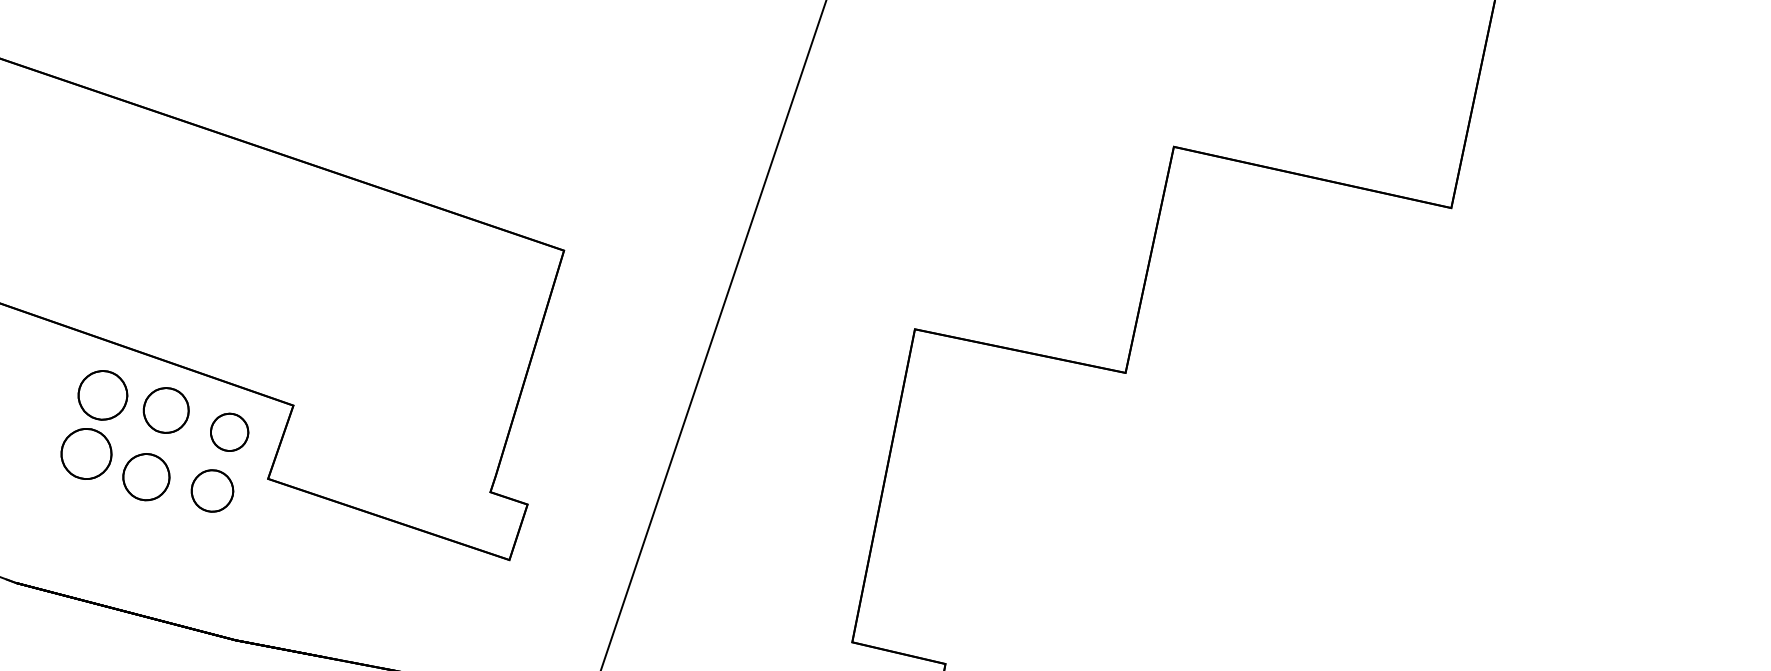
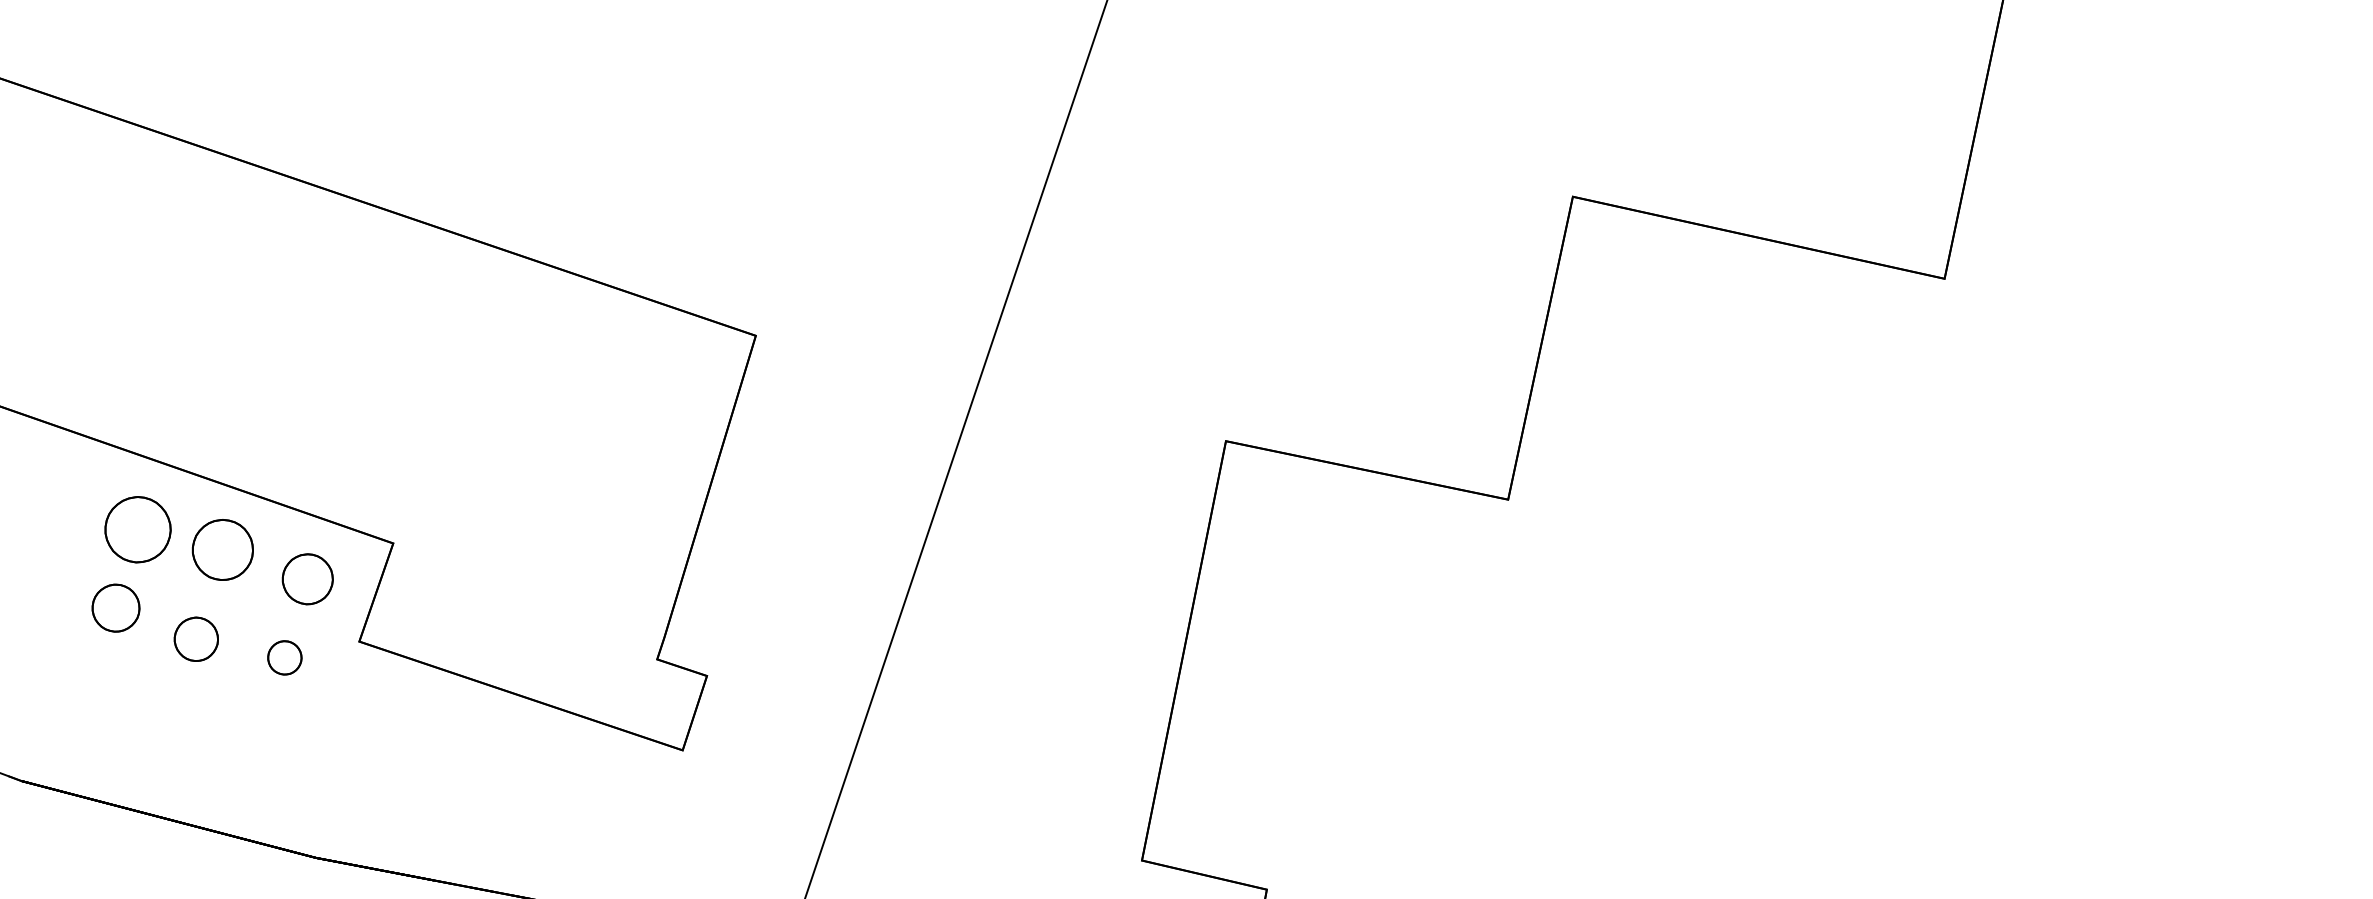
part: (86, 453) -> (115, 607), size x0.7
part: (146, 477) -> (196, 639), size x0.7
part: (212, 490) -> (284, 657), size x0.6

